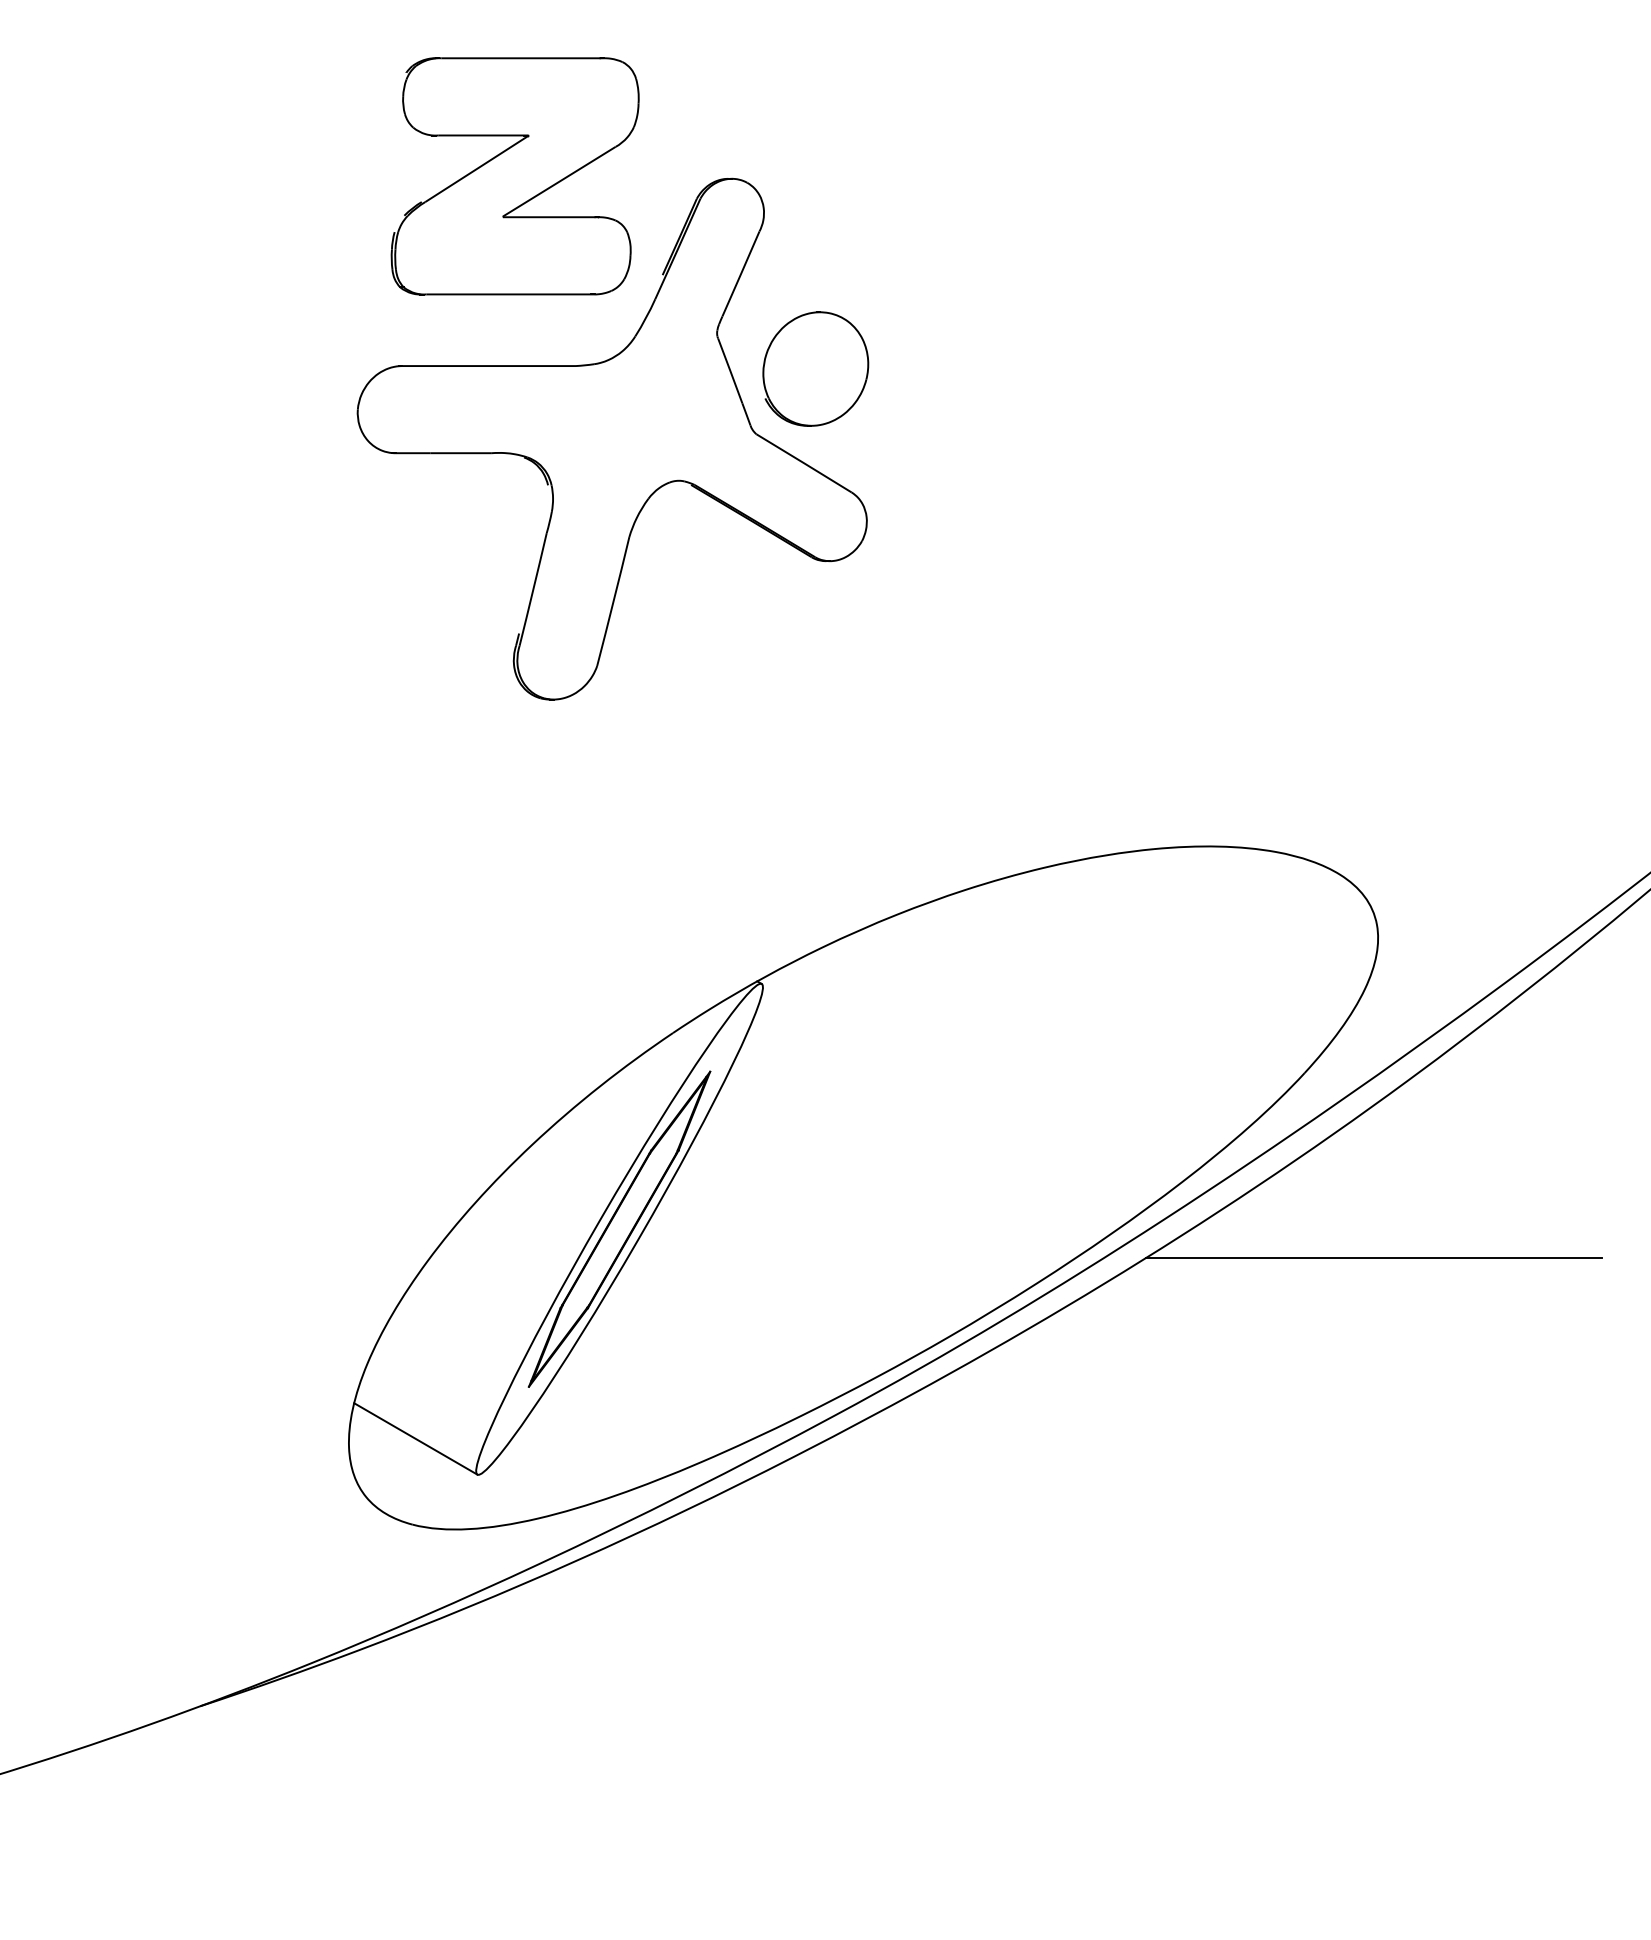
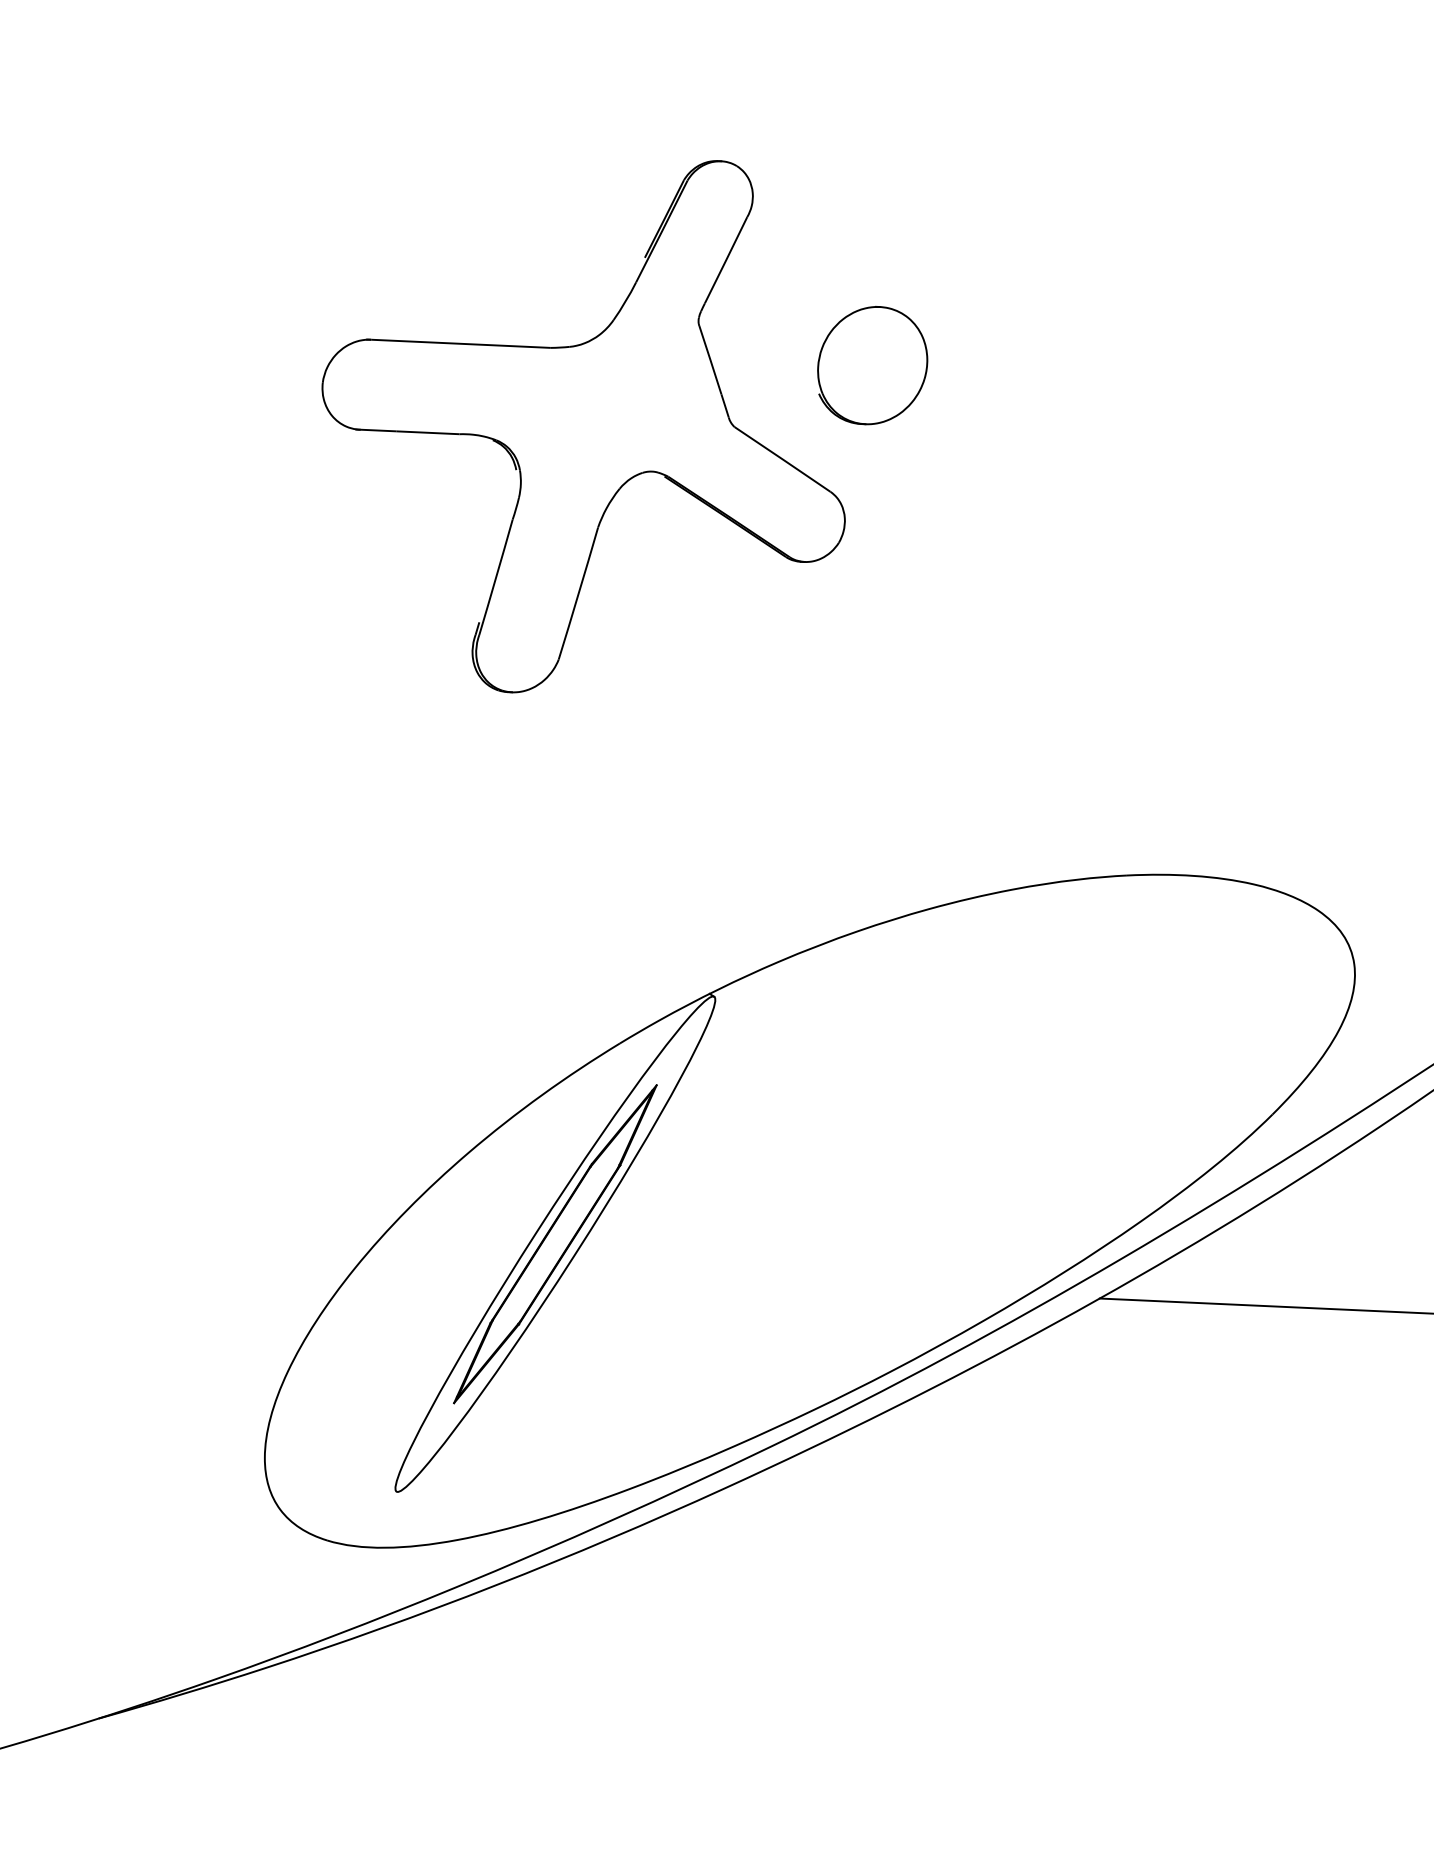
part: (514, 176) -> (496, 148), removed
part: (815, 368) -> (872, 365), moved
line: (415, 1438) -> (334, 1451), removed

